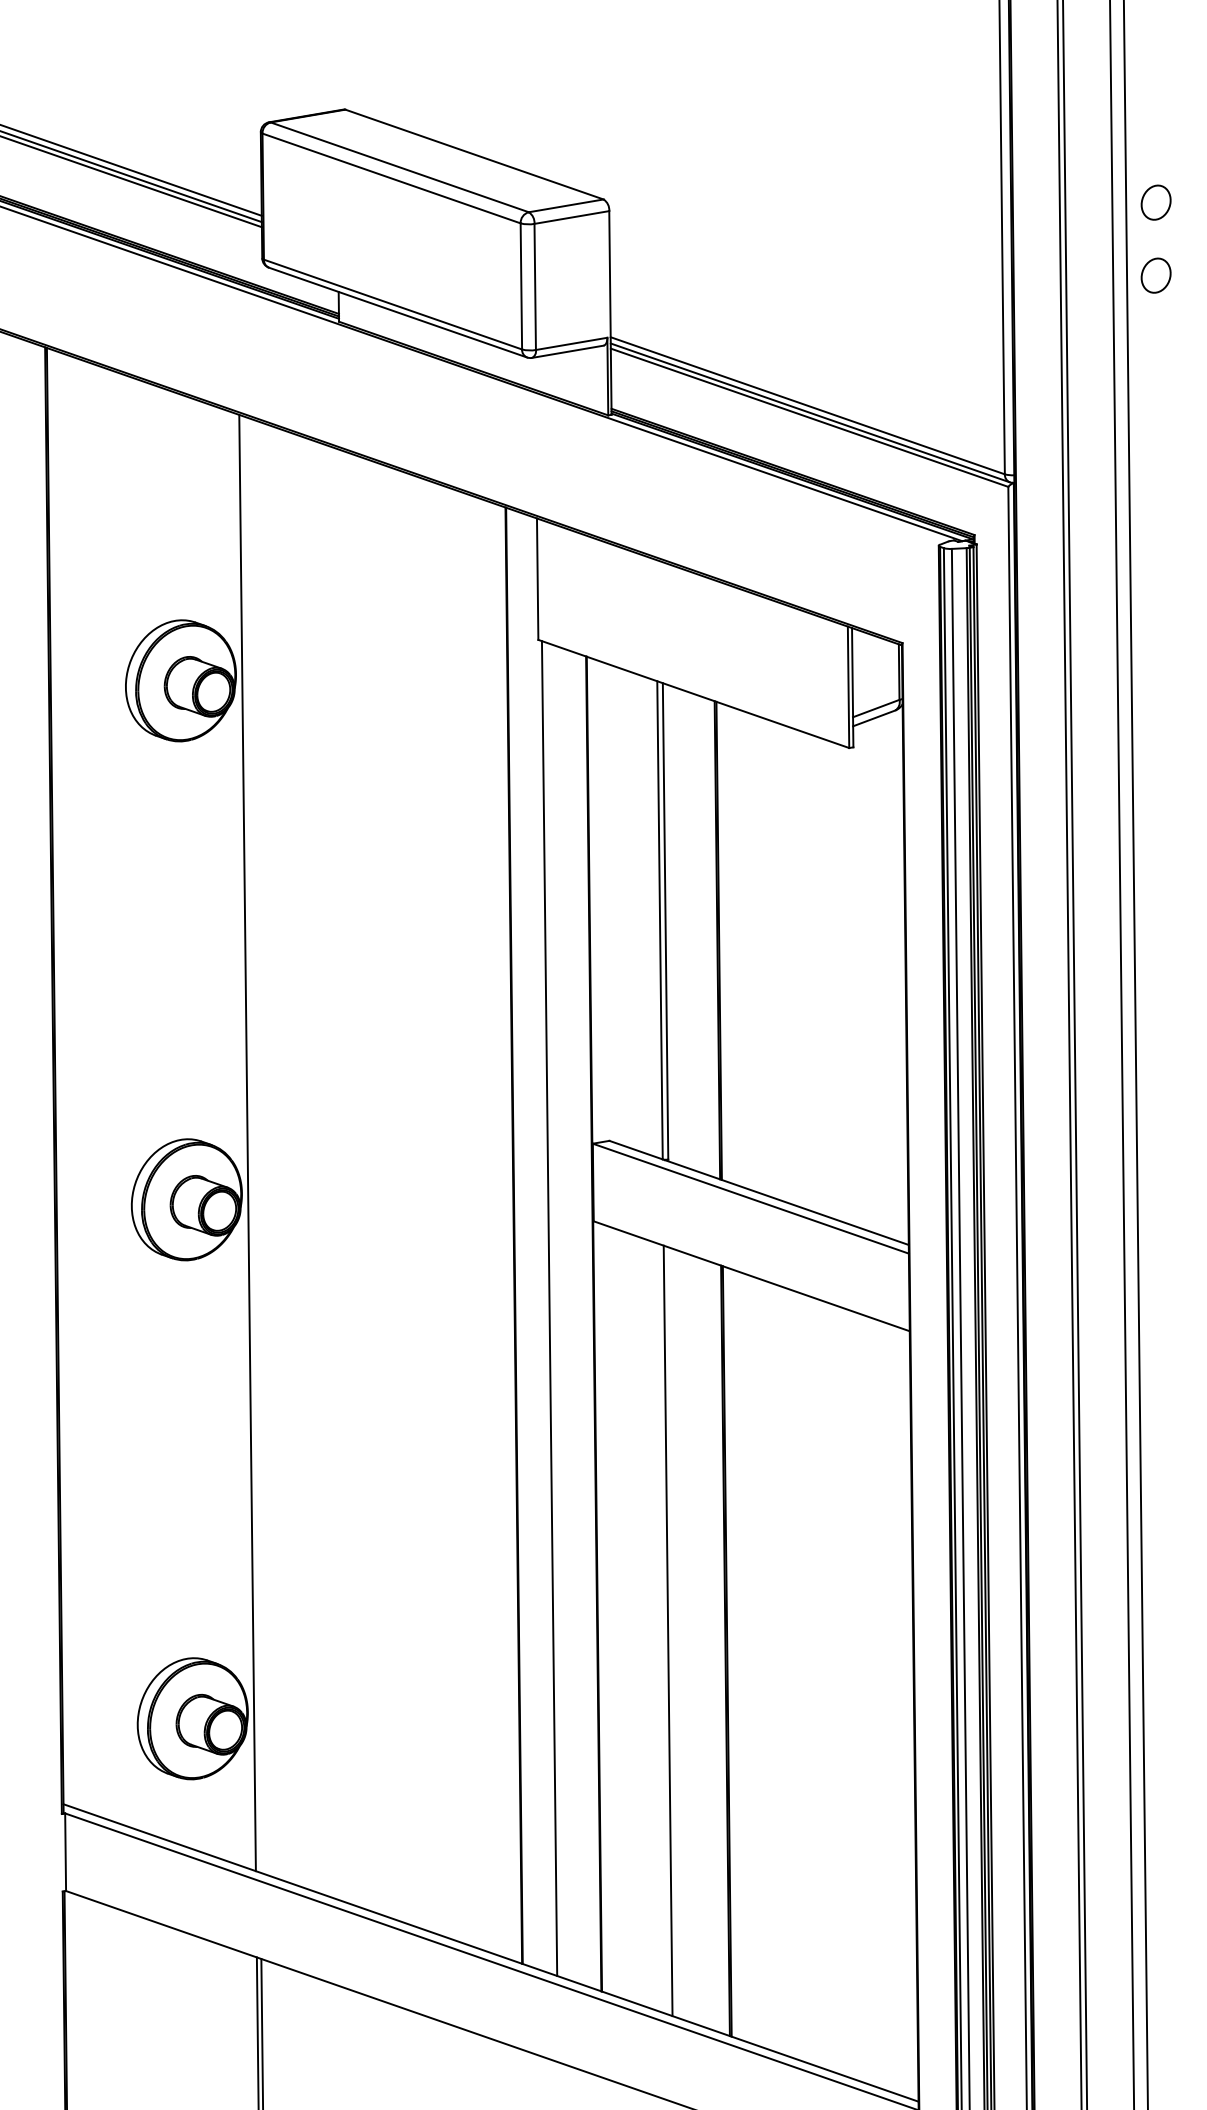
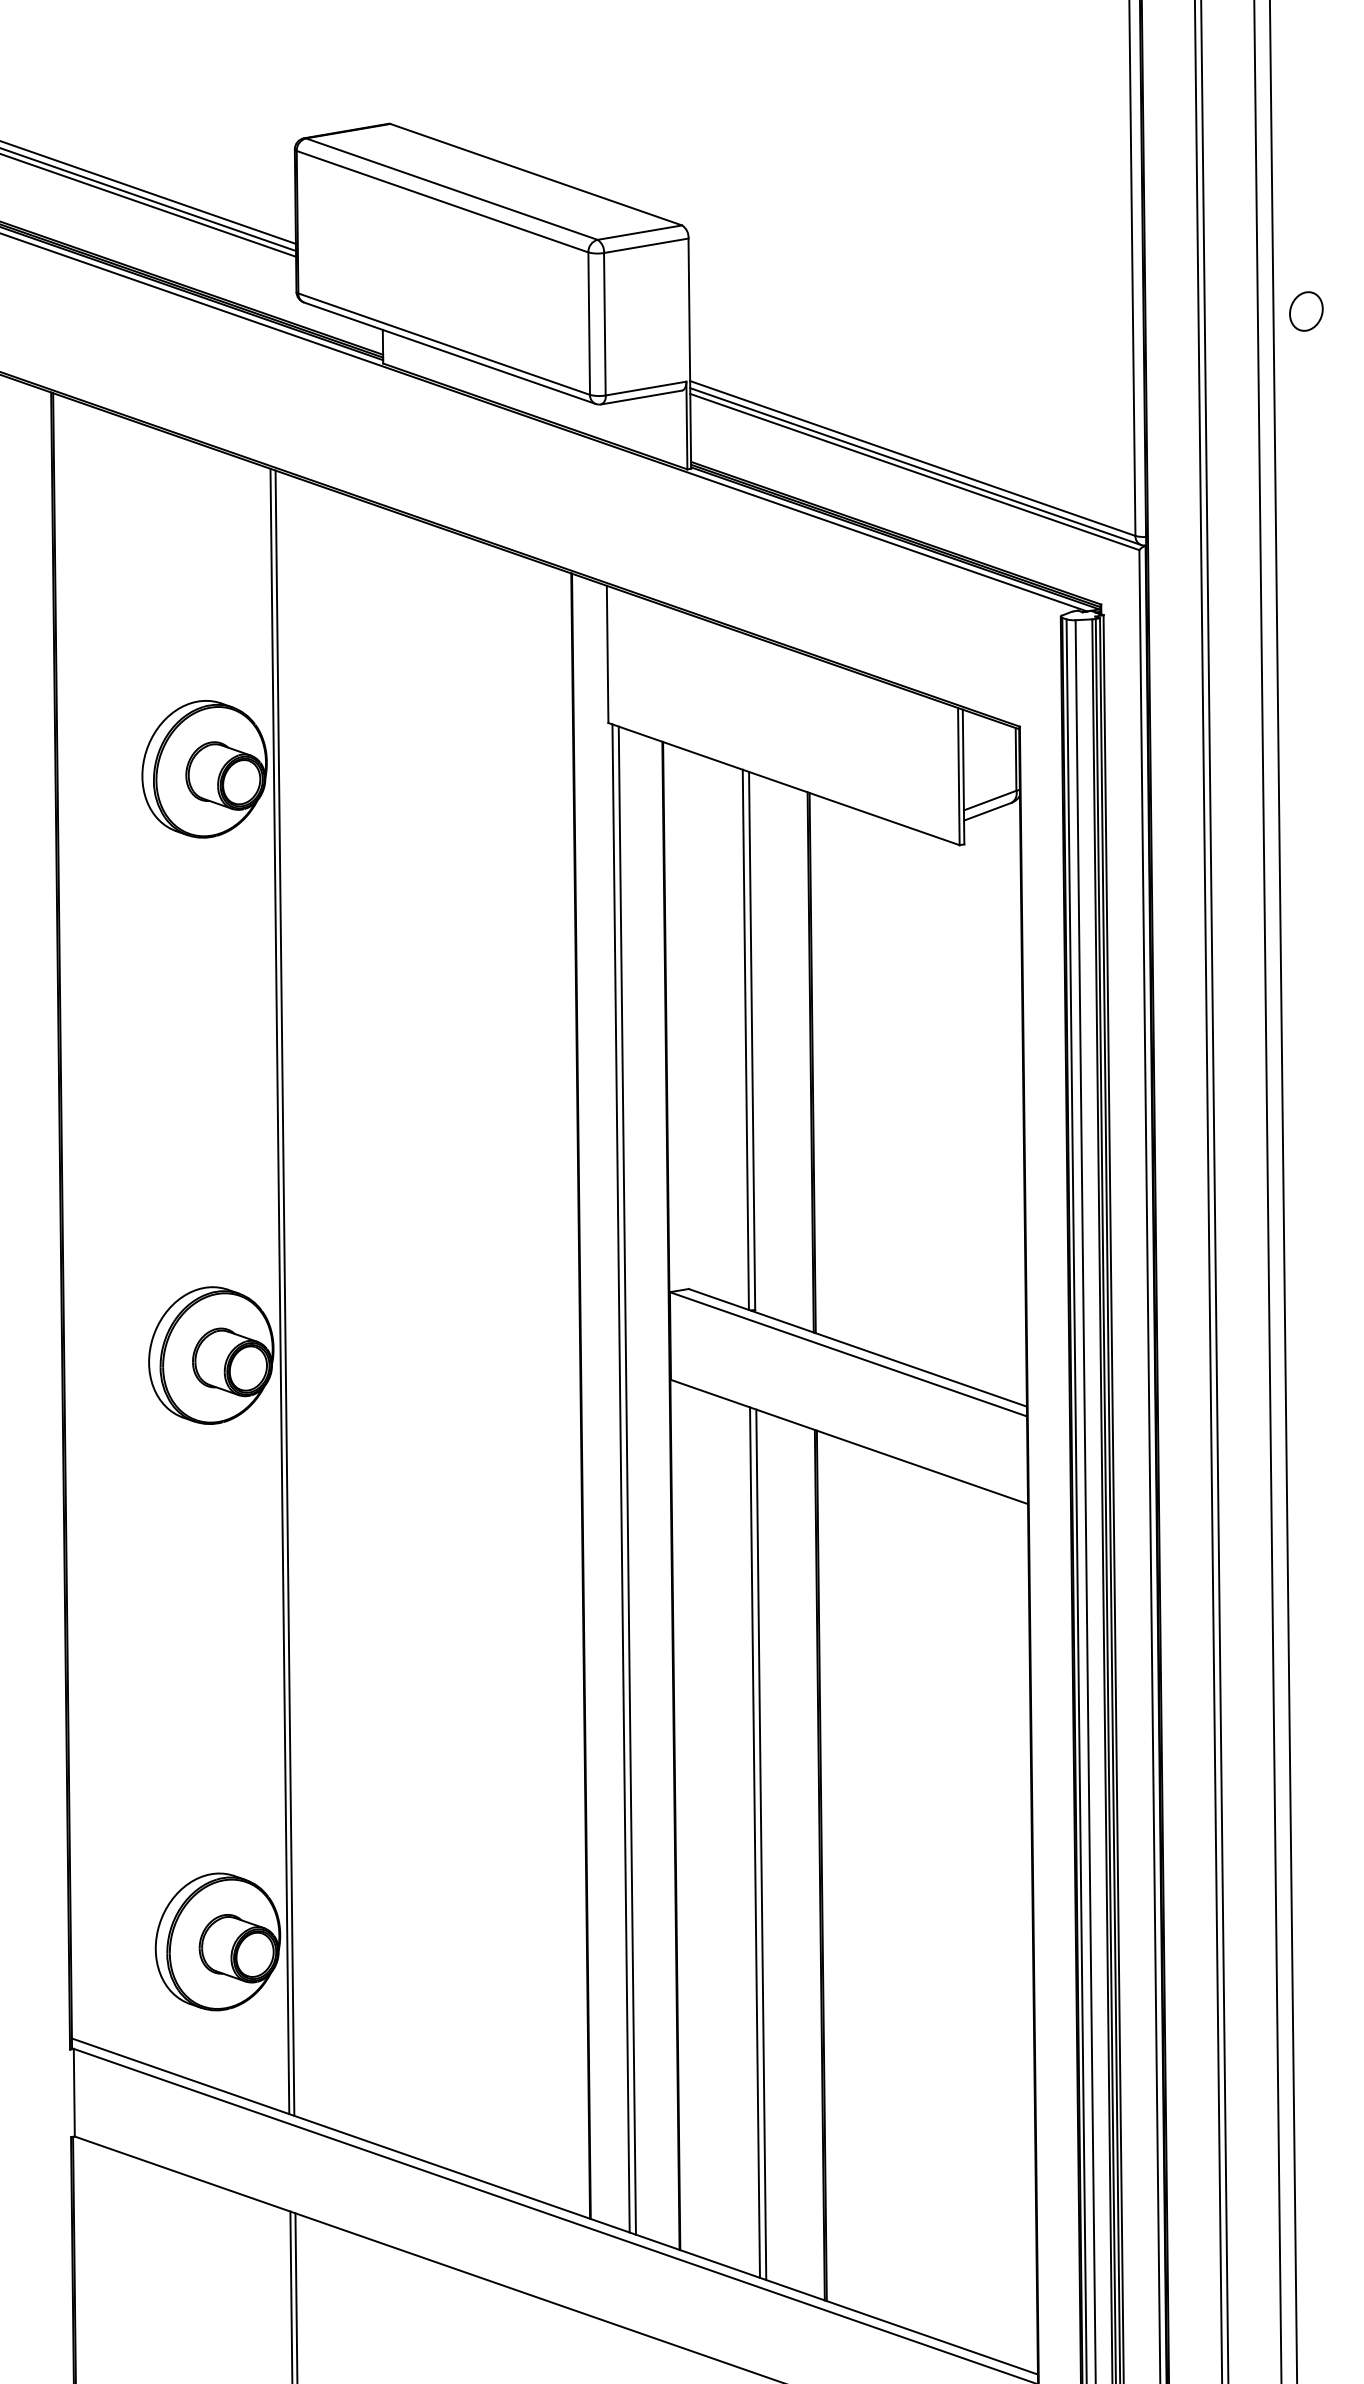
part: (1155, 202) -> (1305, 228), removed
line: (251, 1144) -> (284, 1293), added
line: (554, 1310) -> (626, 1480), added
line: (673, 1632) -> (761, 1844), added

